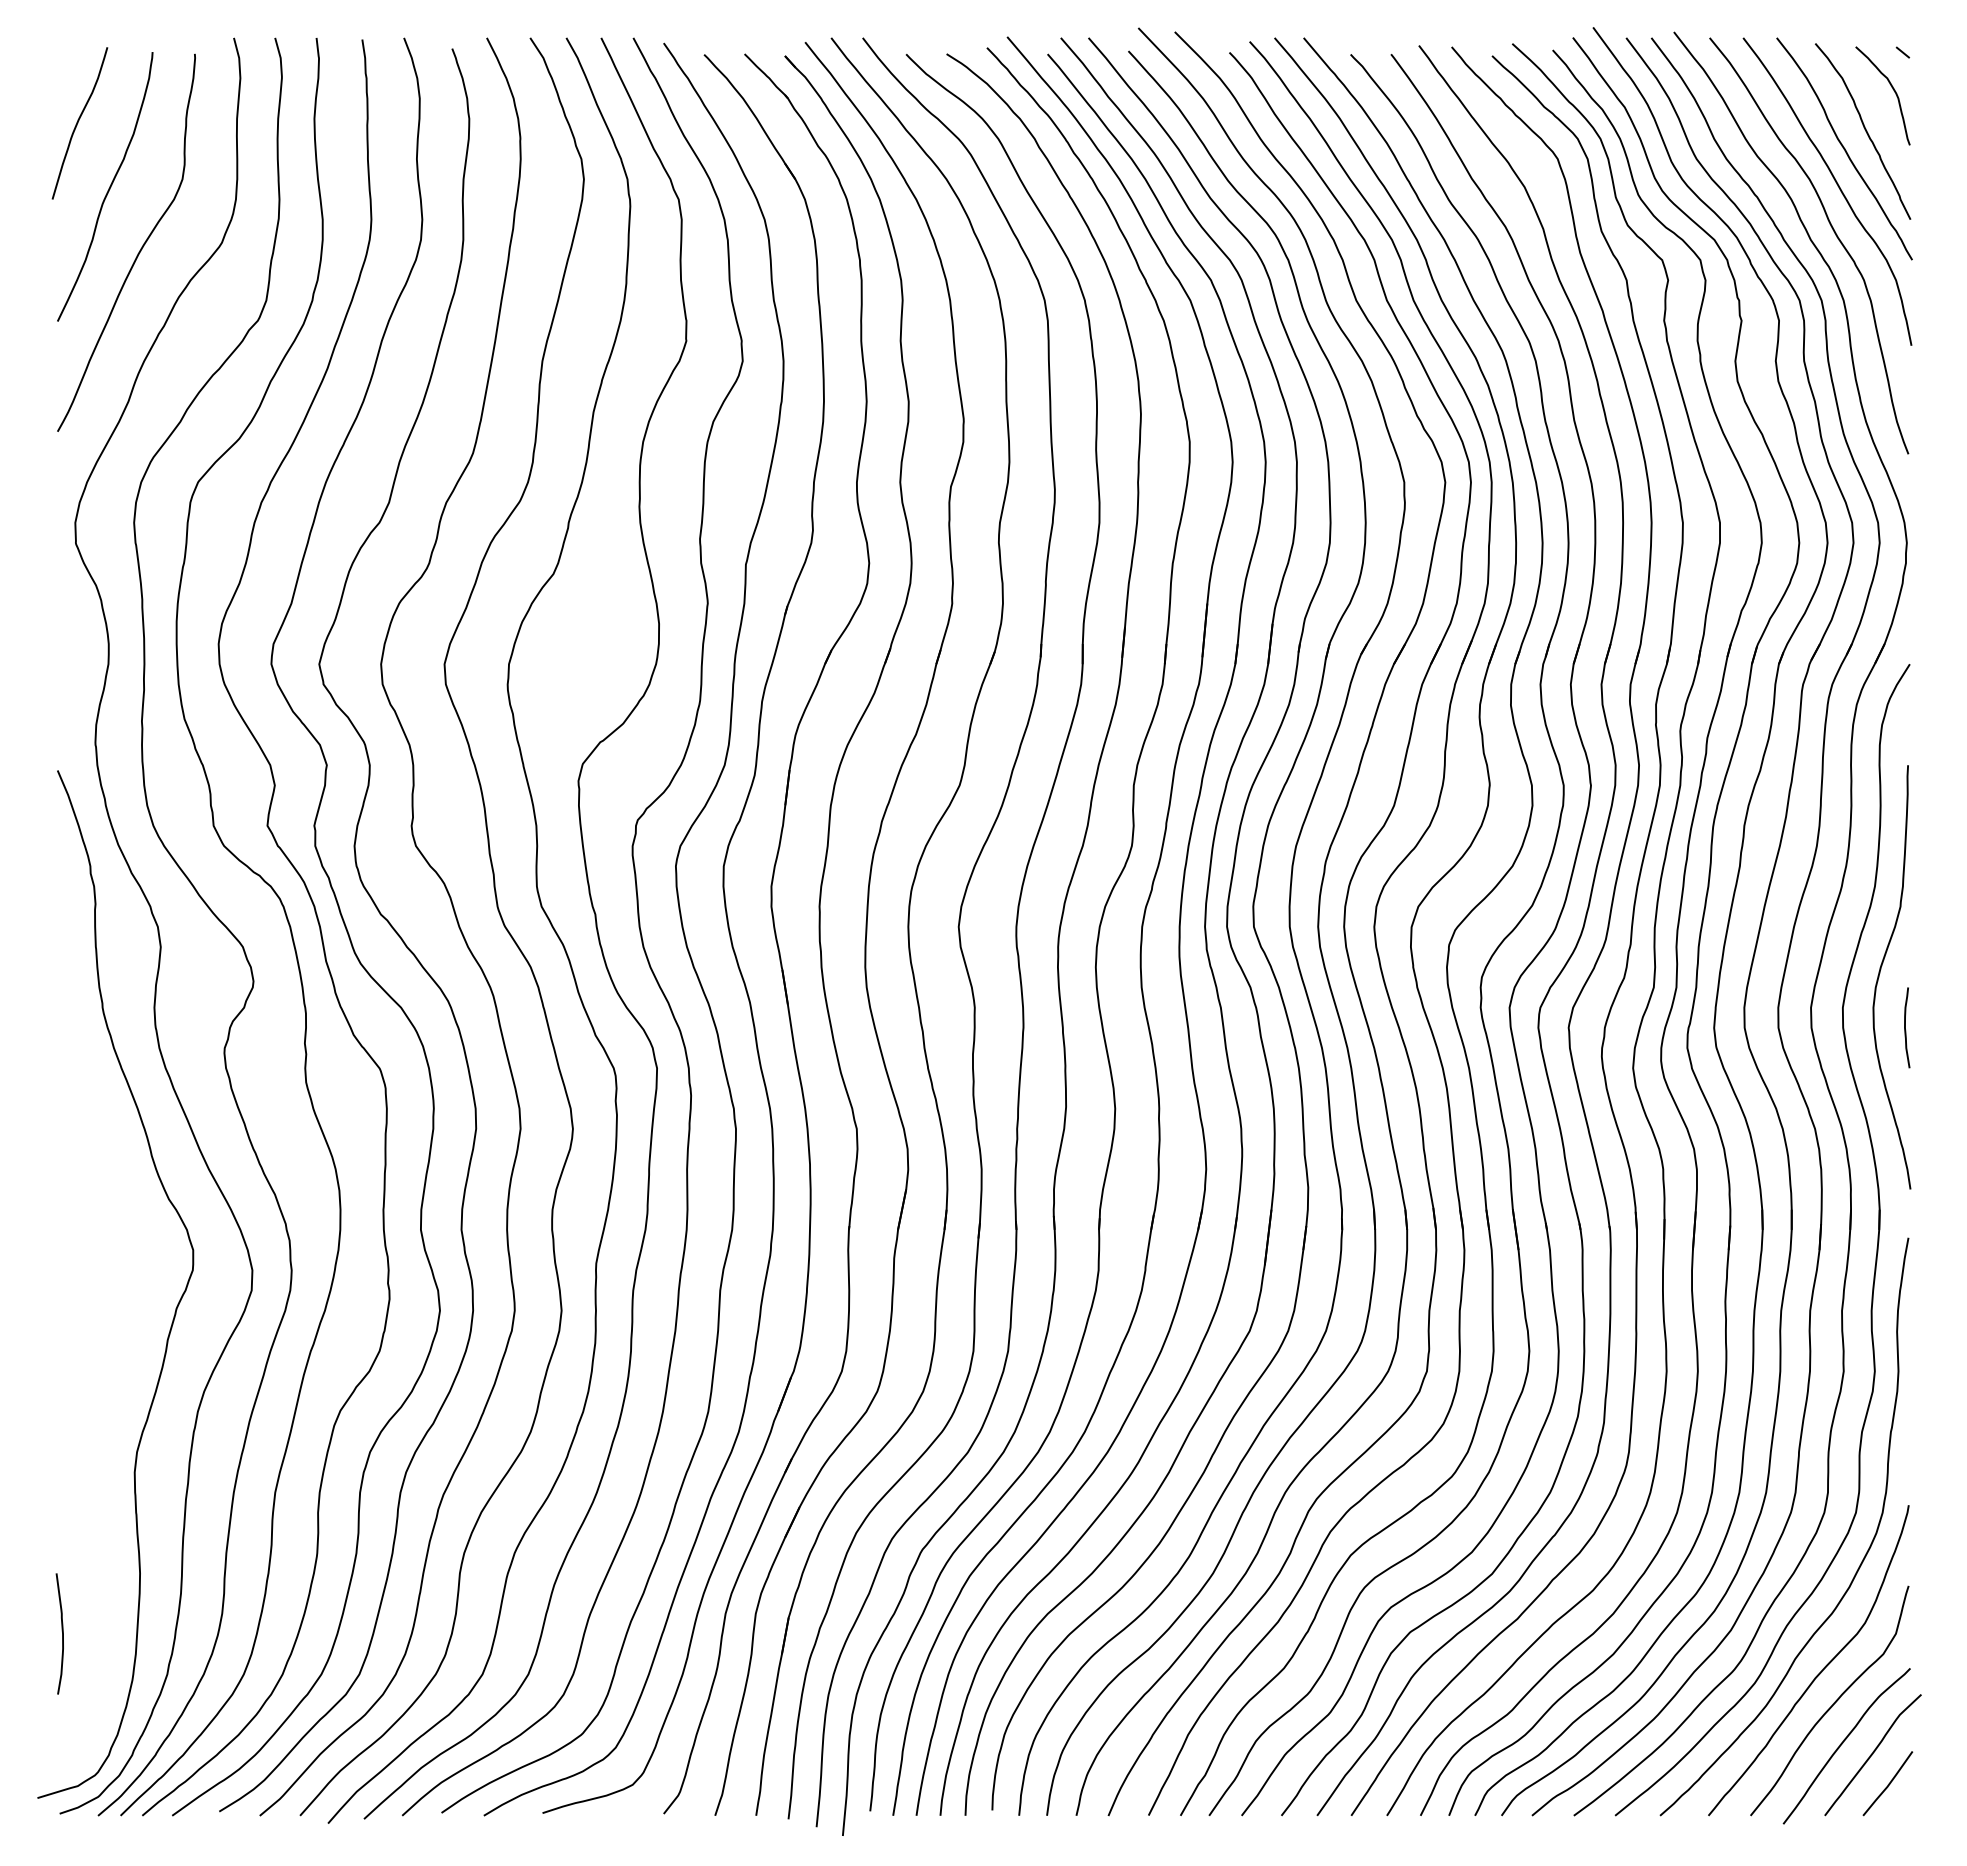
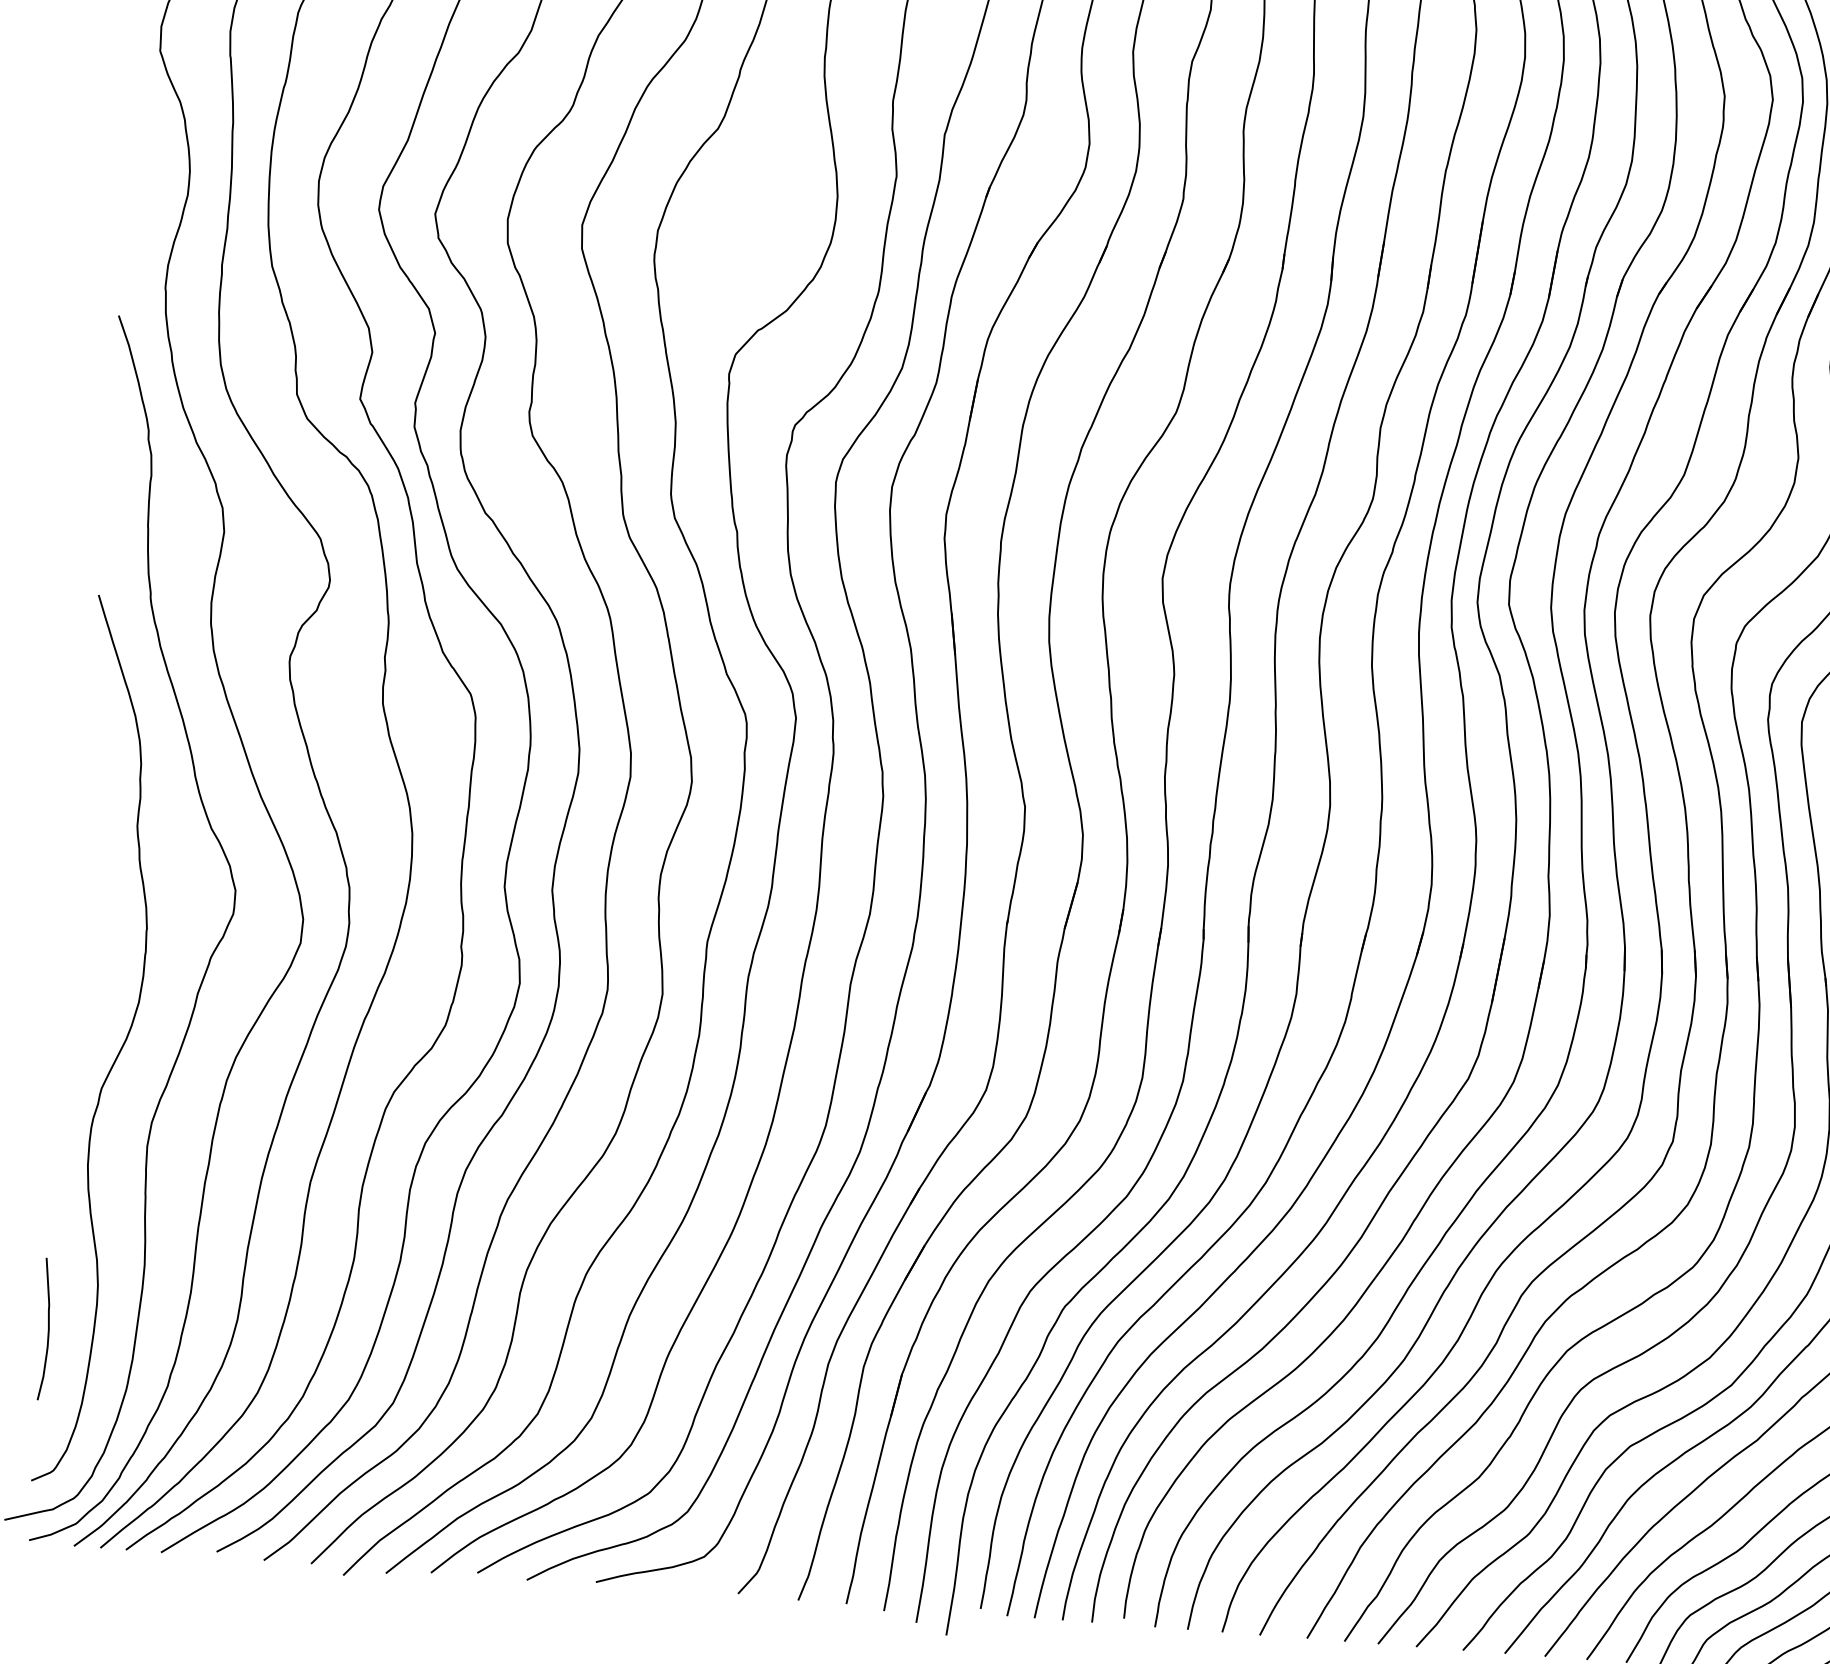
curve: (104, 1393) -> (118, 1050), added

